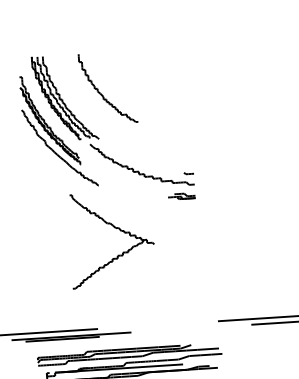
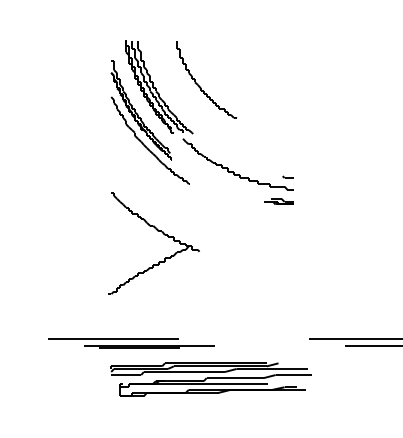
part: (114, 228) -> (157, 231), moved

